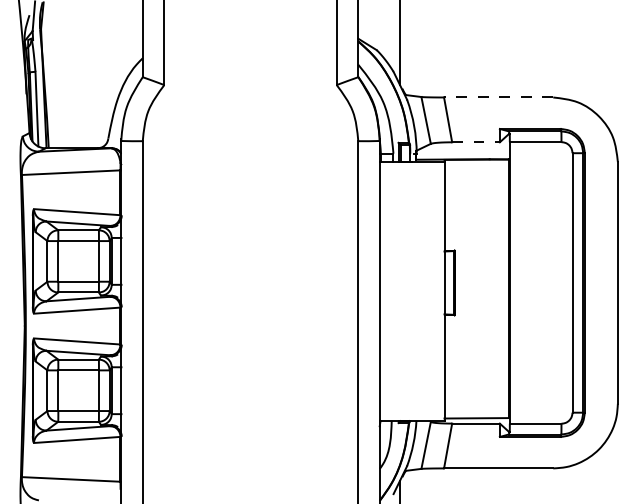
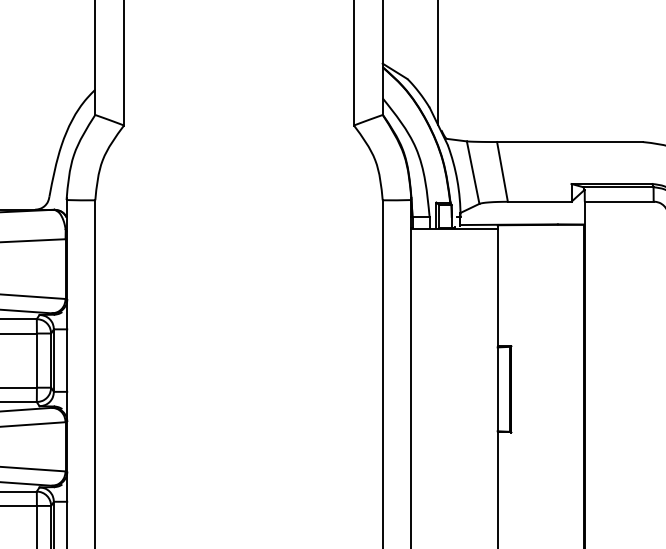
line: (498, 97) -> (569, 142), dashed -> solid
line: (476, 142) -> (540, 202), dashed -> solid

